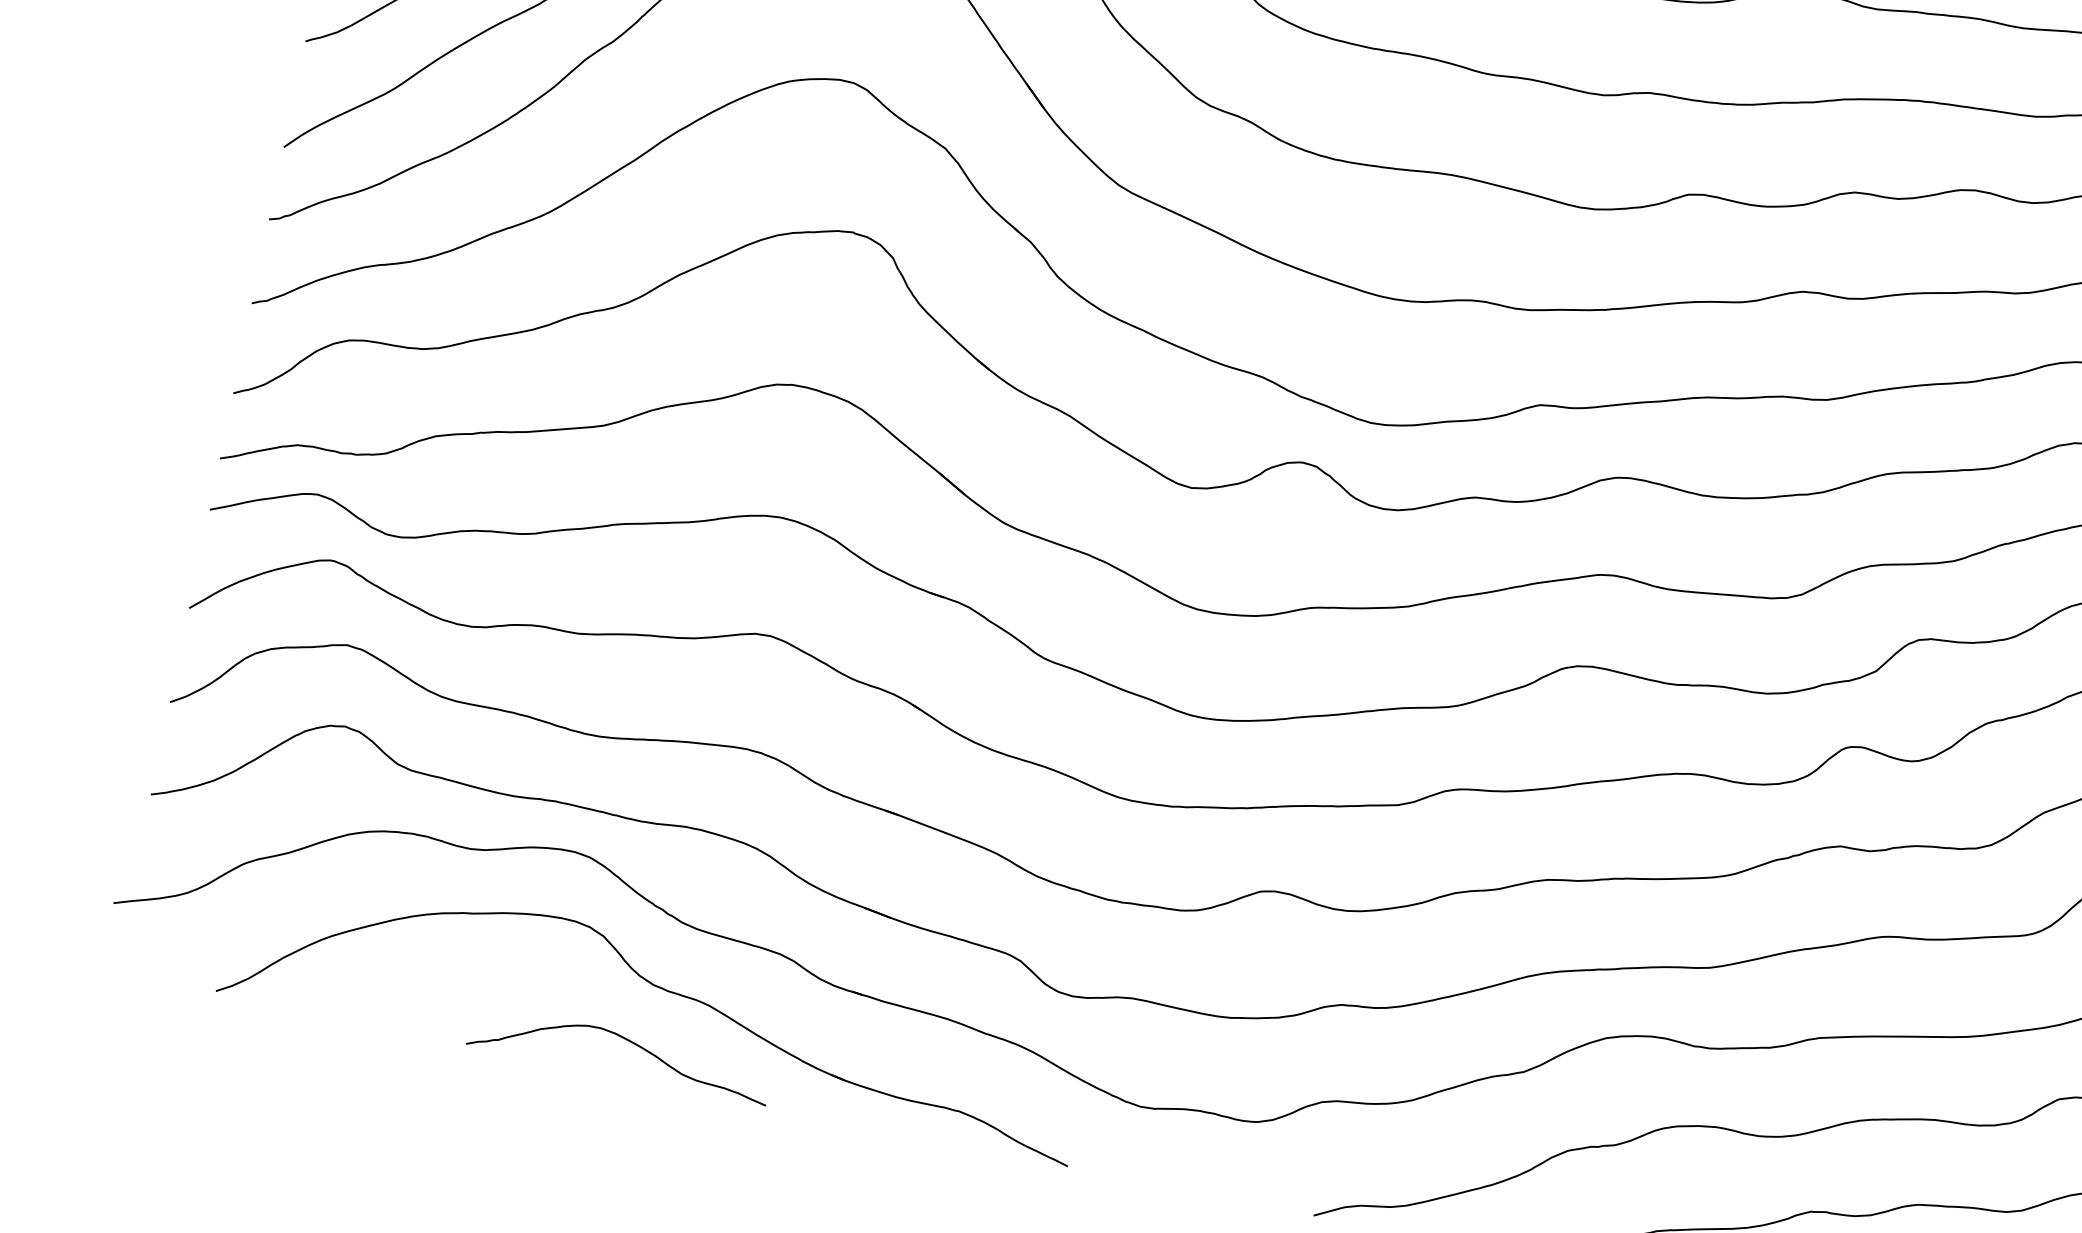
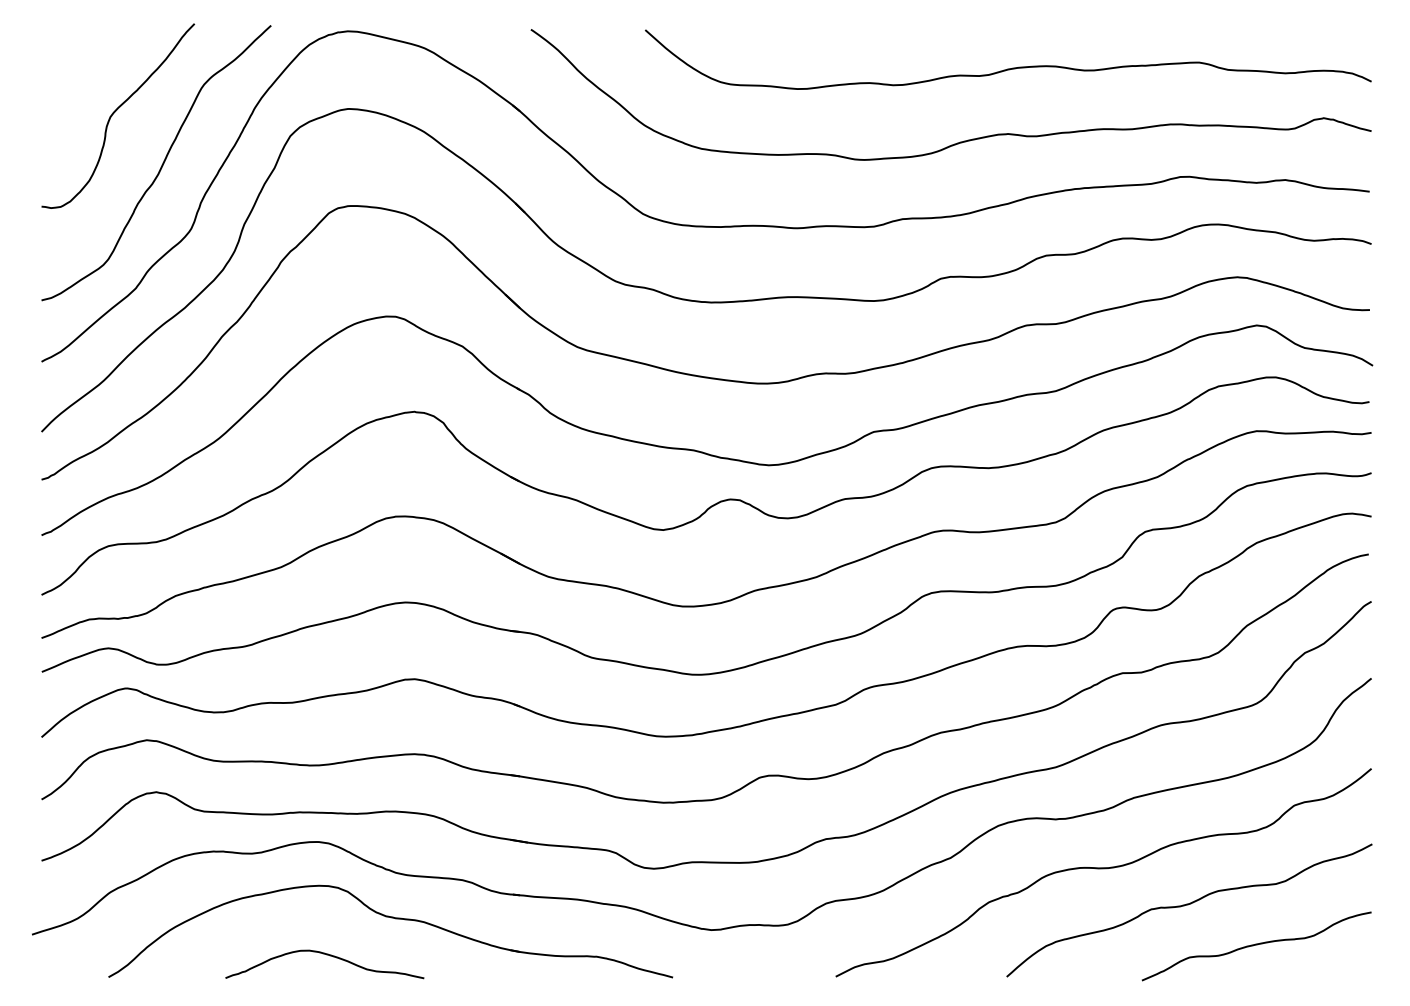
curve: (625, 1040) -> (326, 955), moved

